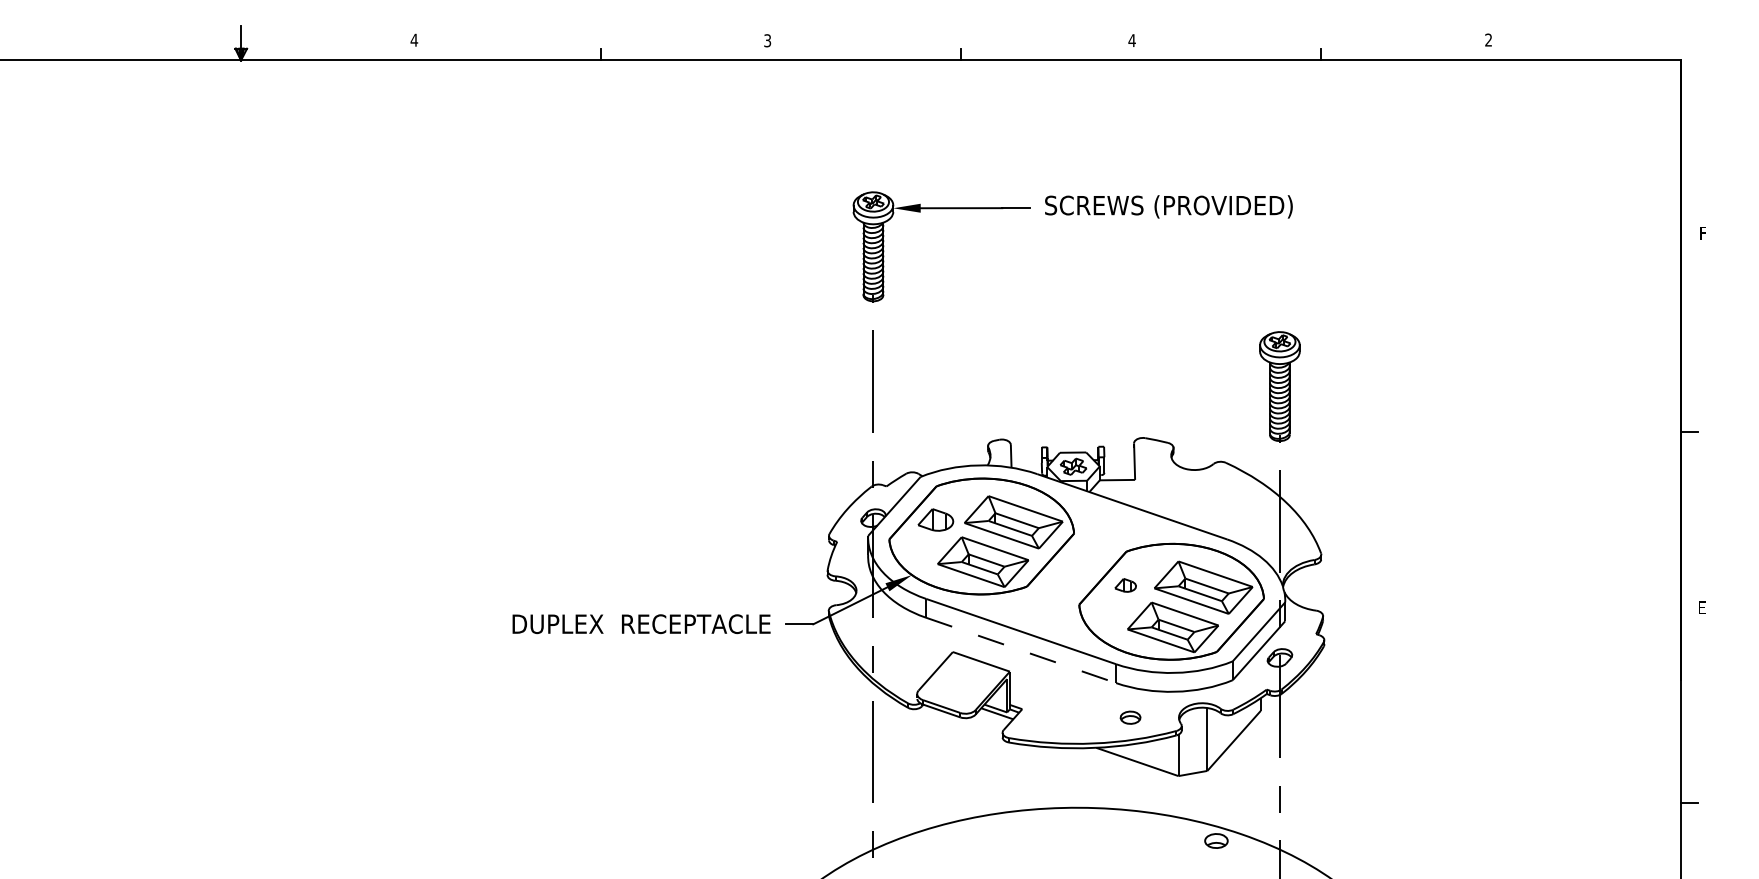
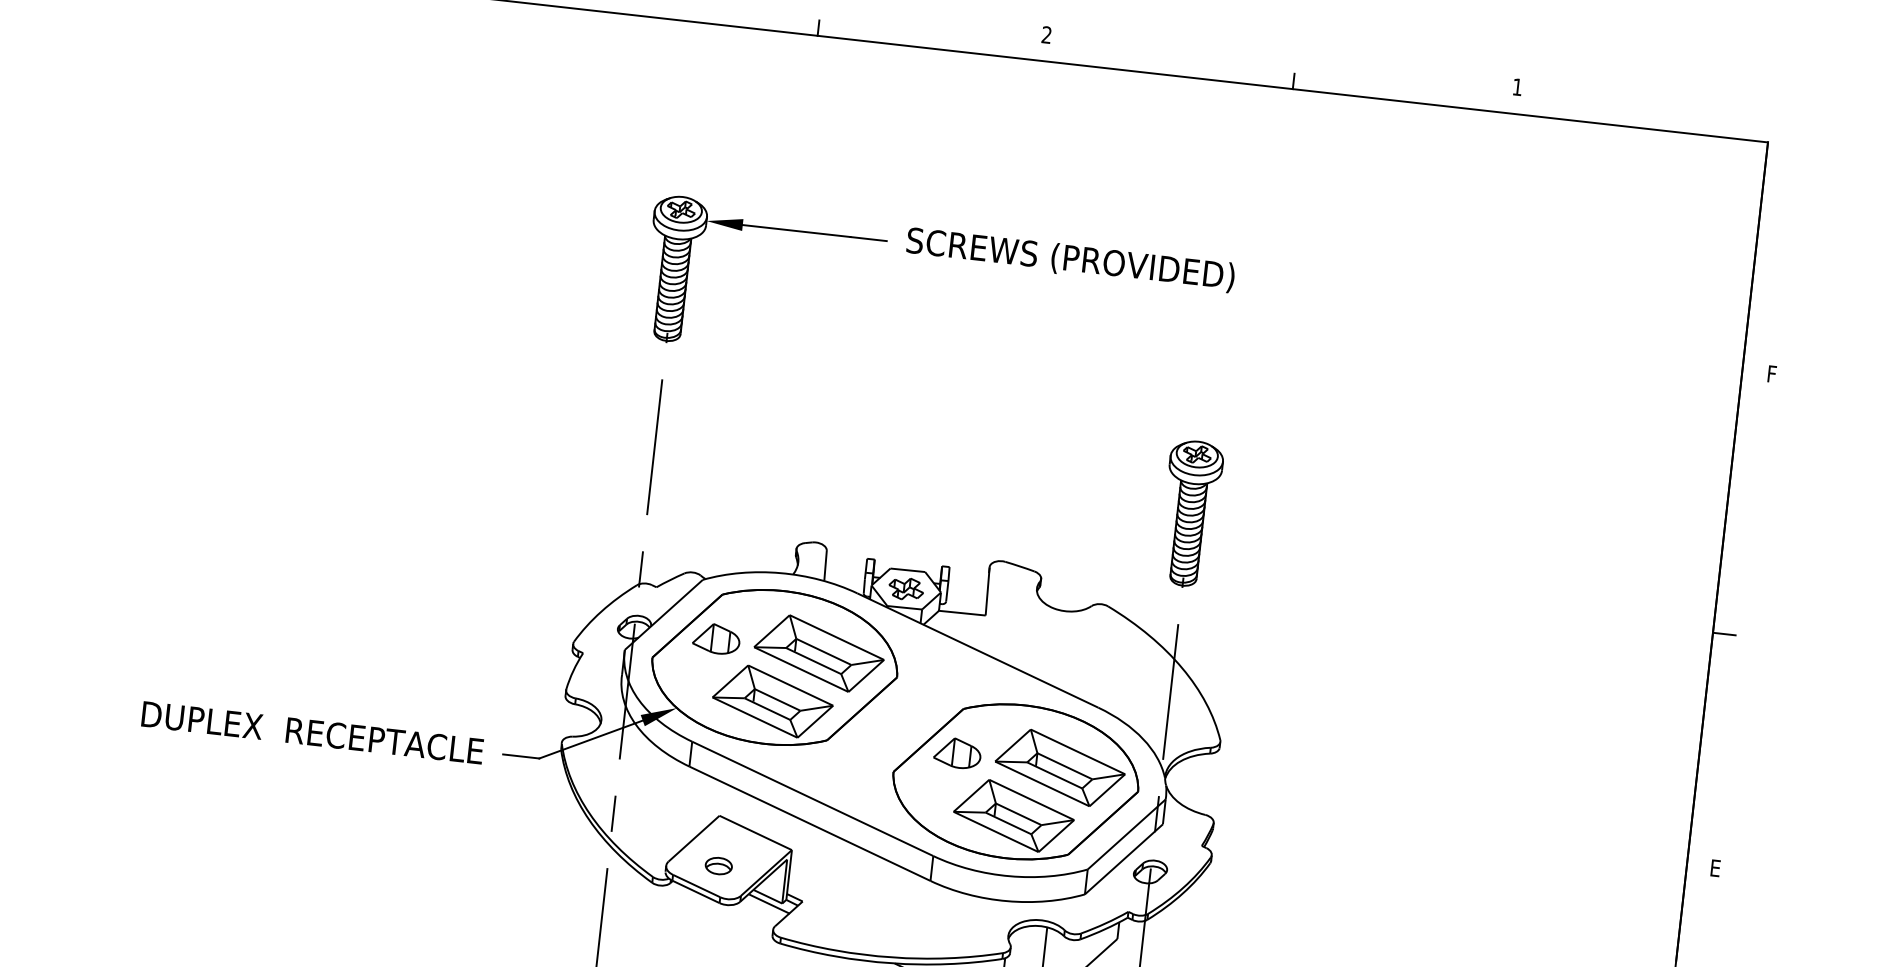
text: (1488, 39) -> (1517, 86), 2 -> 1
text: (1131, 40) -> (1045, 34), 4 -> 2
part: (1125, 585) -> (957, 753), size x1.67
line: (1021, 650) -> (810, 823), dashed -> solid
part: (1130, 717) -> (718, 865), moved

